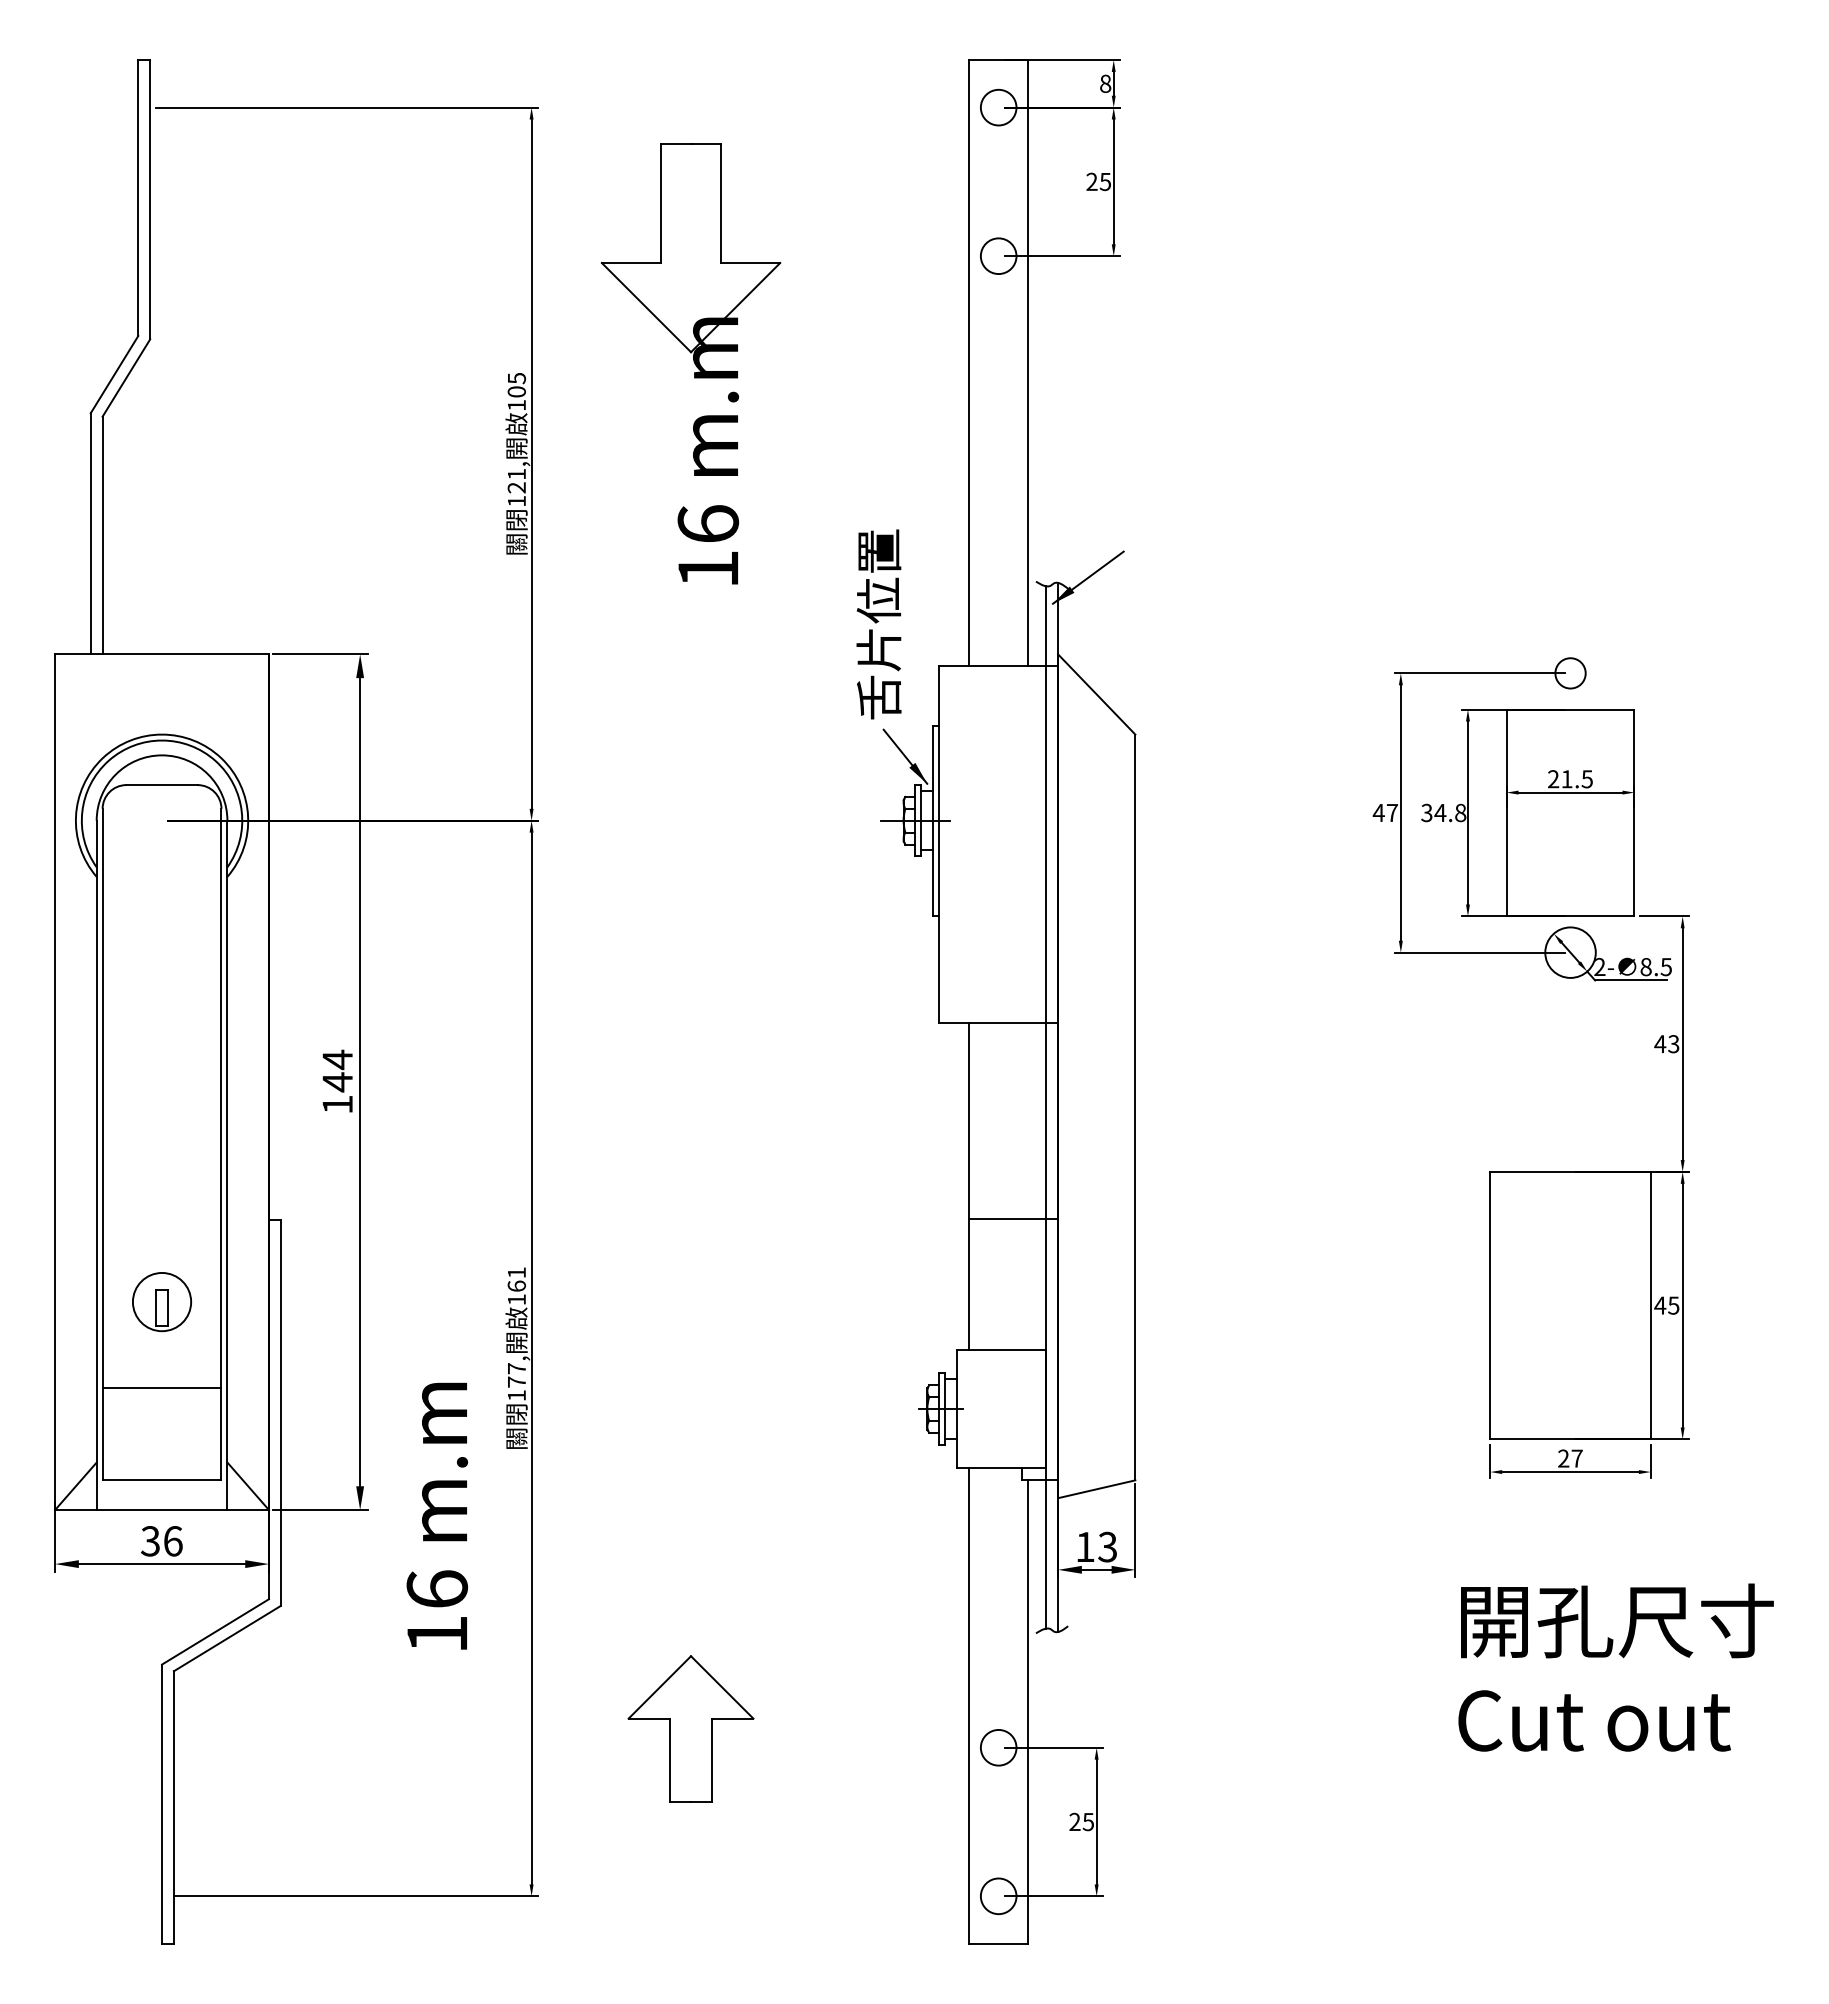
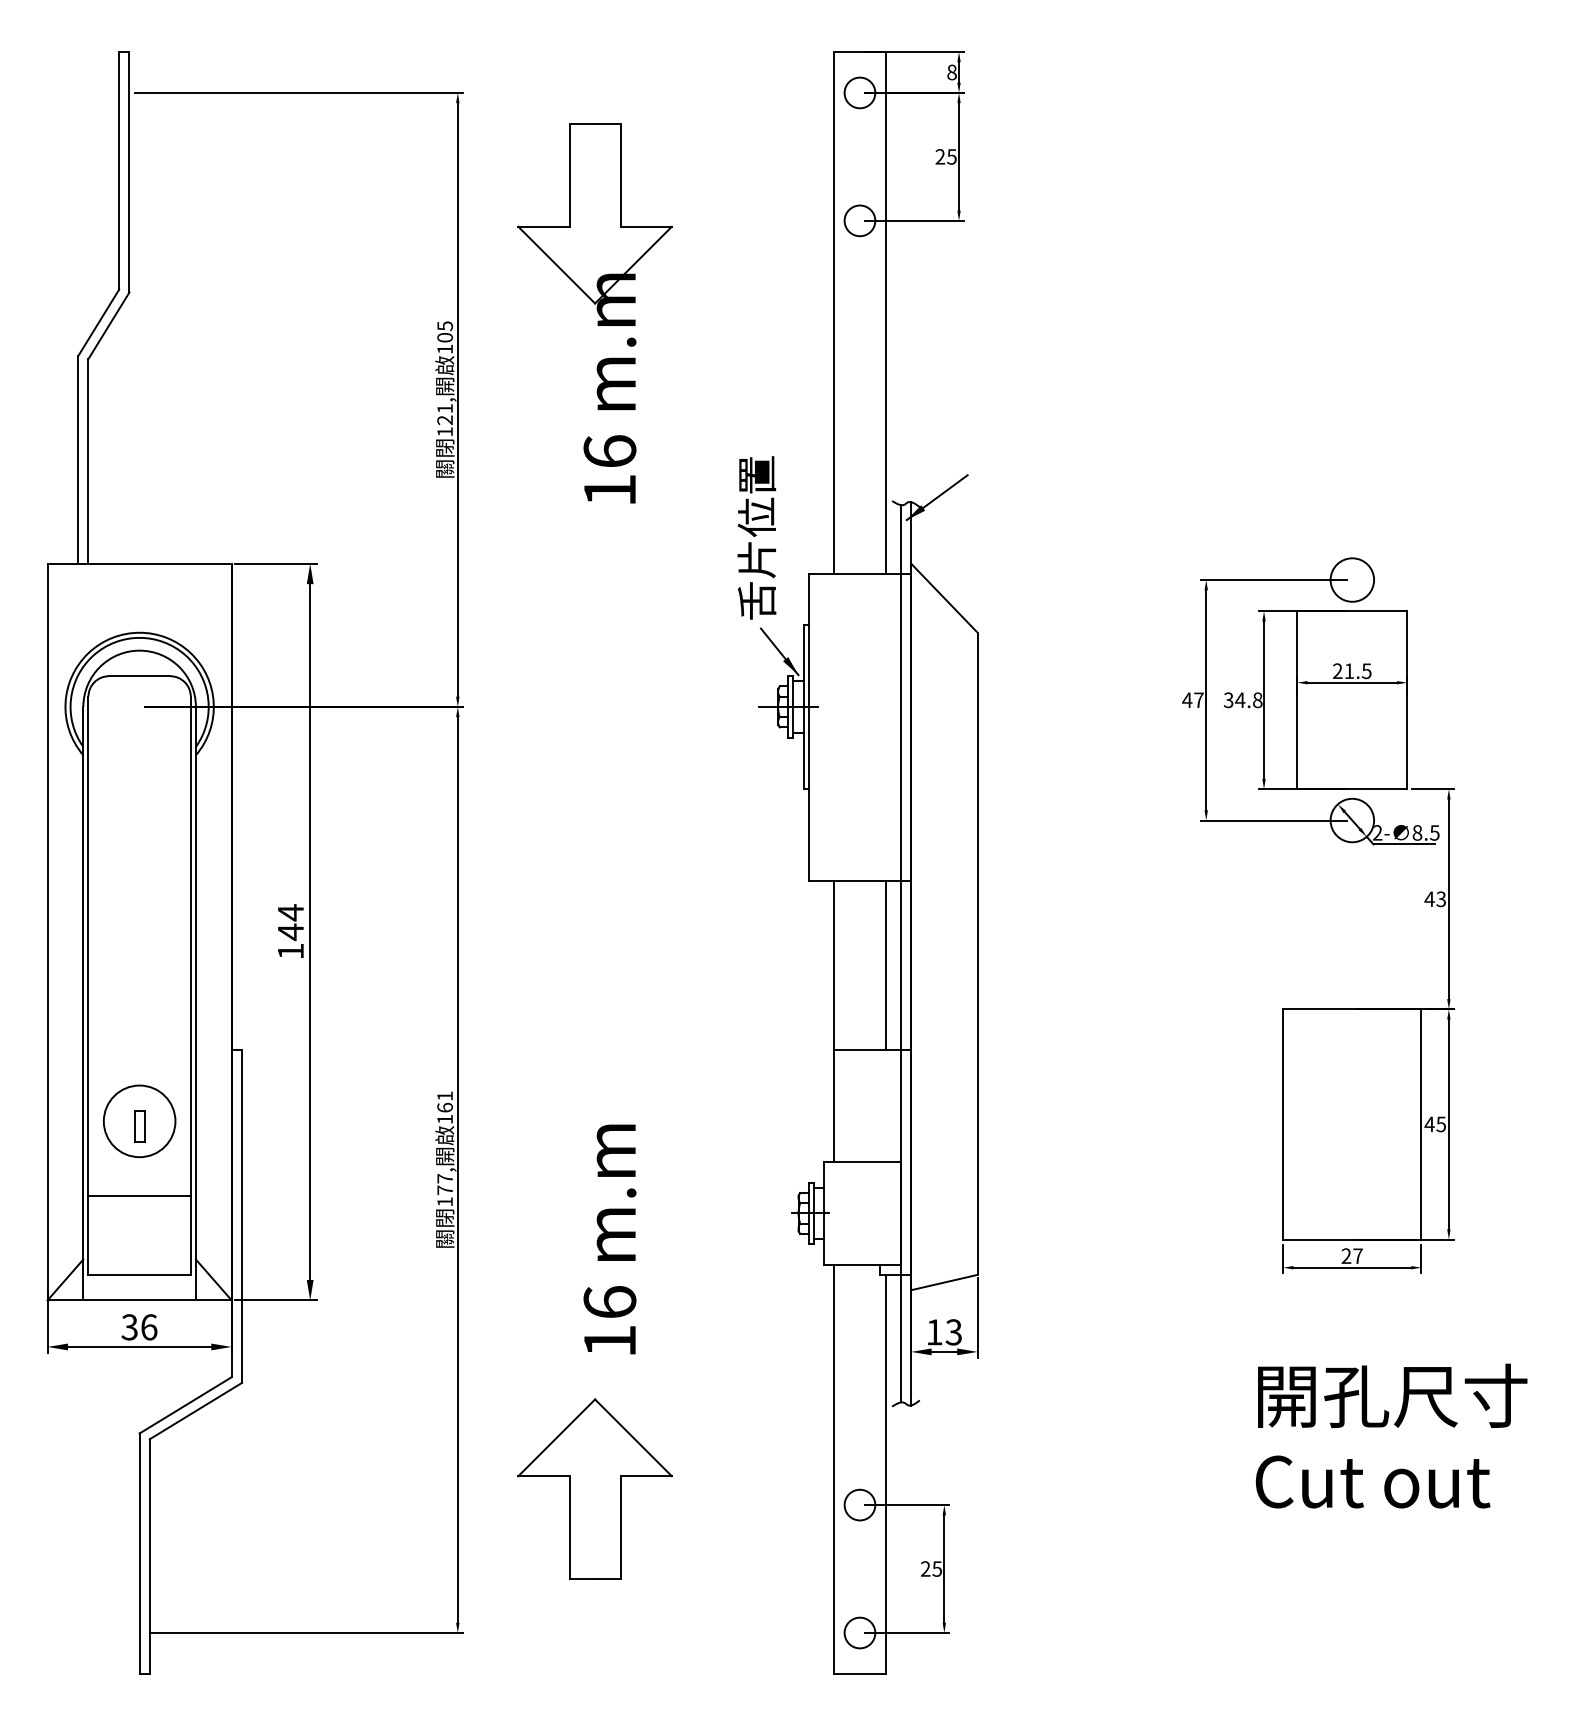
circle: (1570, 673) -> (1352, 580), size x1.67
line: (1028, 1120) -> (885, 965), added
circle: (161, 1301) -> (139, 1120), size x1.43
text: (437, 1515) -> (610, 1238), moved
part: (690, 1728) -> (594, 1488), size x1.43

